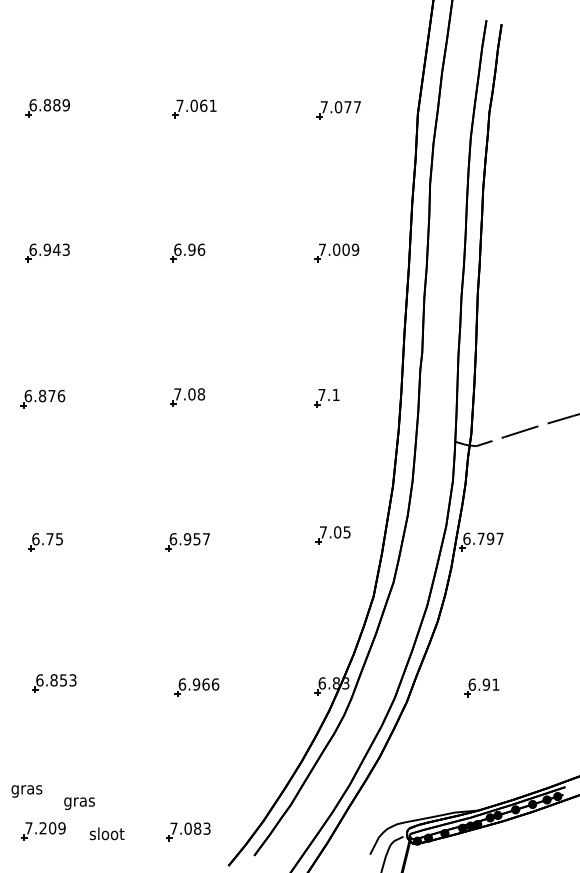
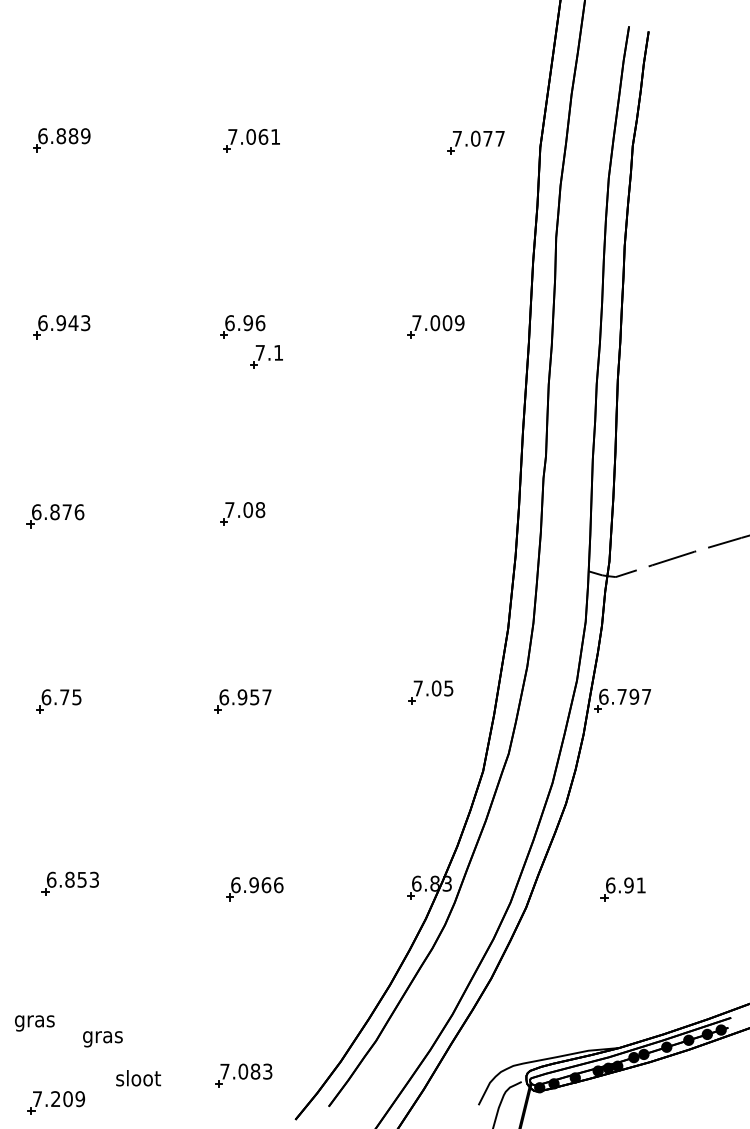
part: (338, 110) -> (475, 142), moved
part: (326, 397) -> (266, 356), moved
part: (42, 830) -> (55, 1102), moved

